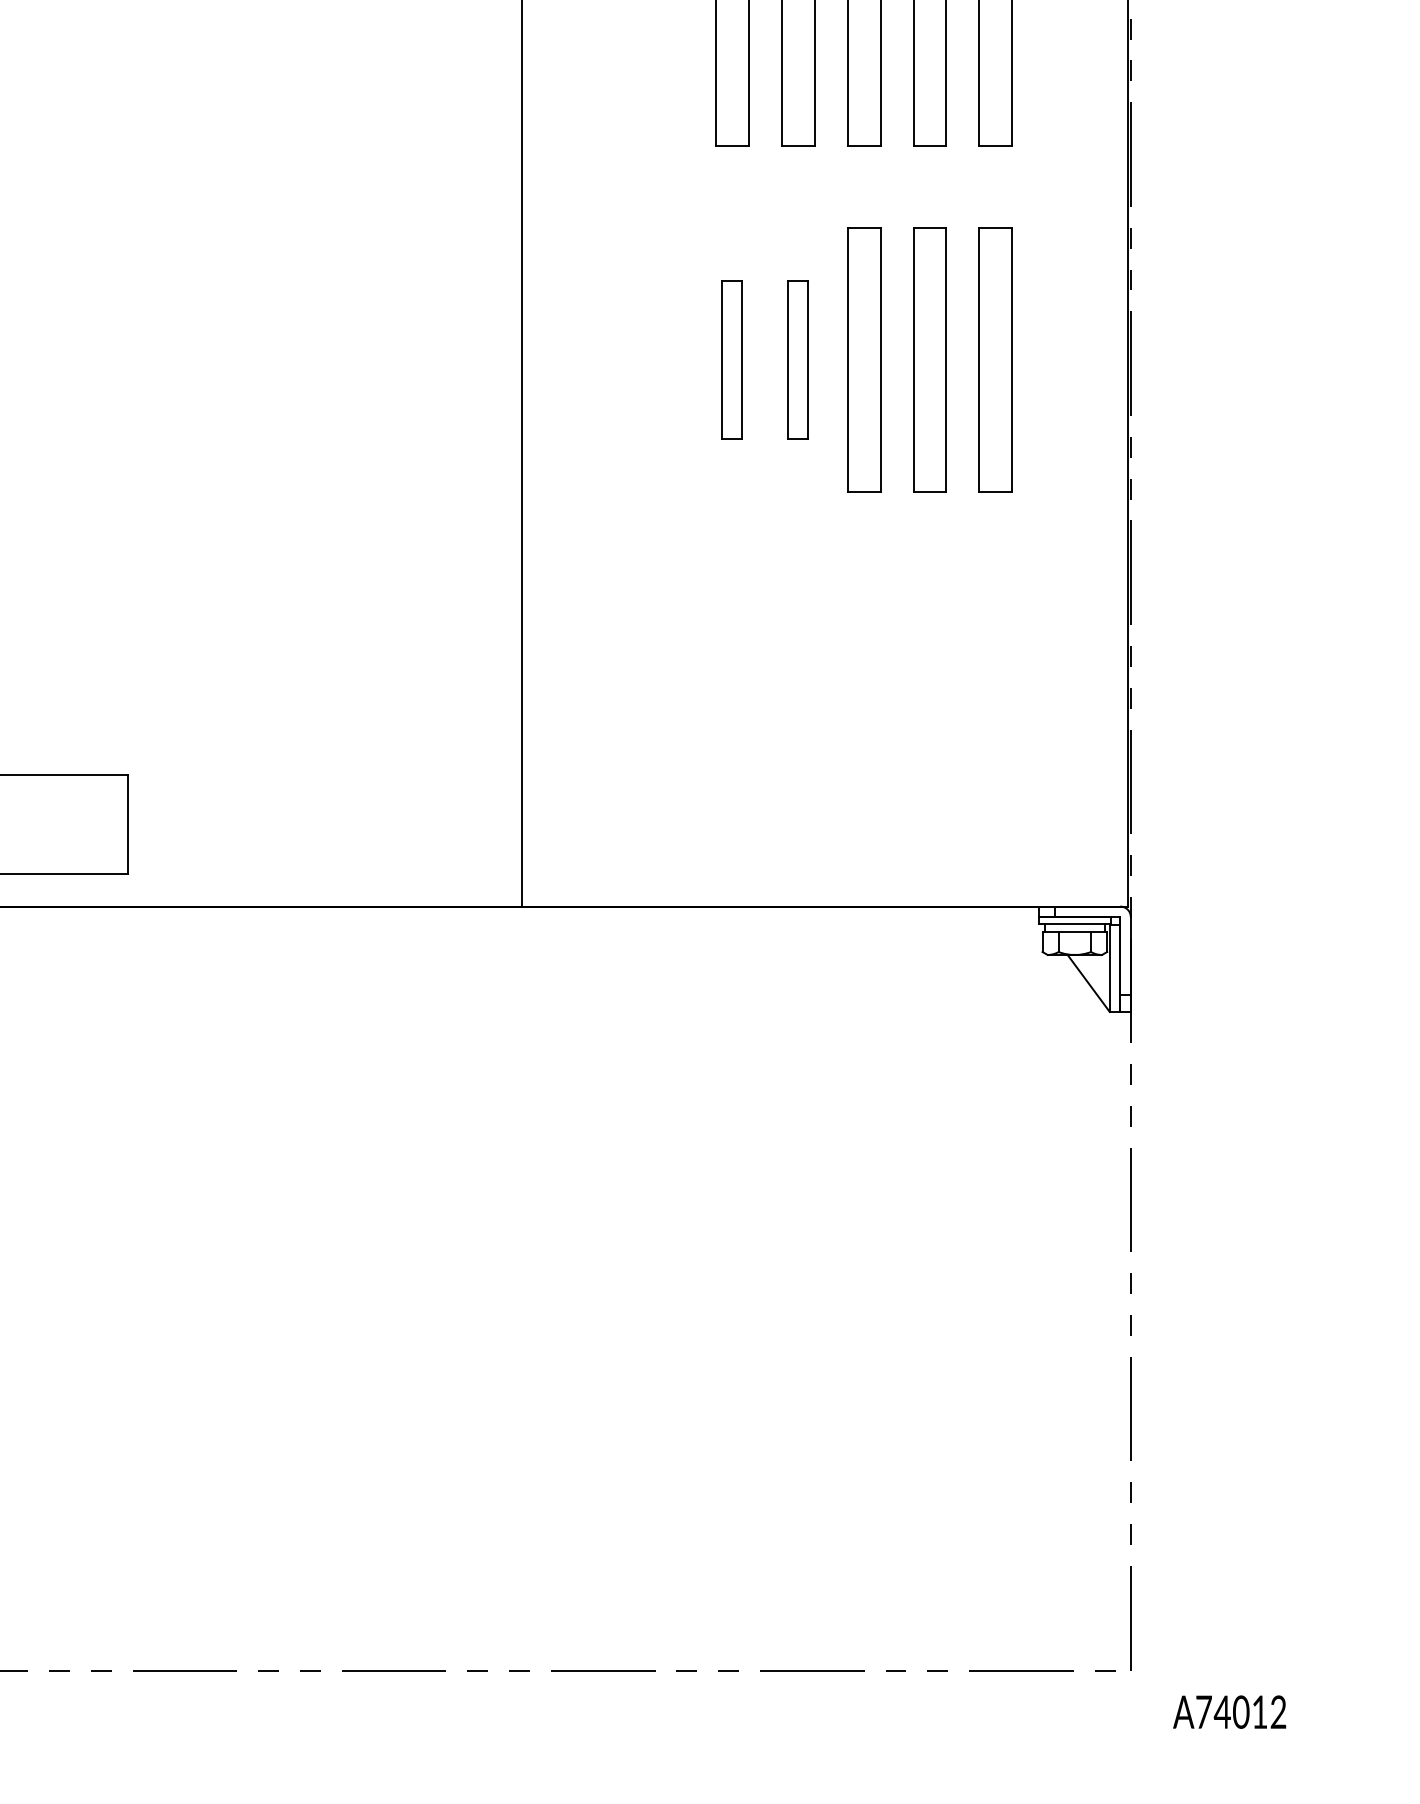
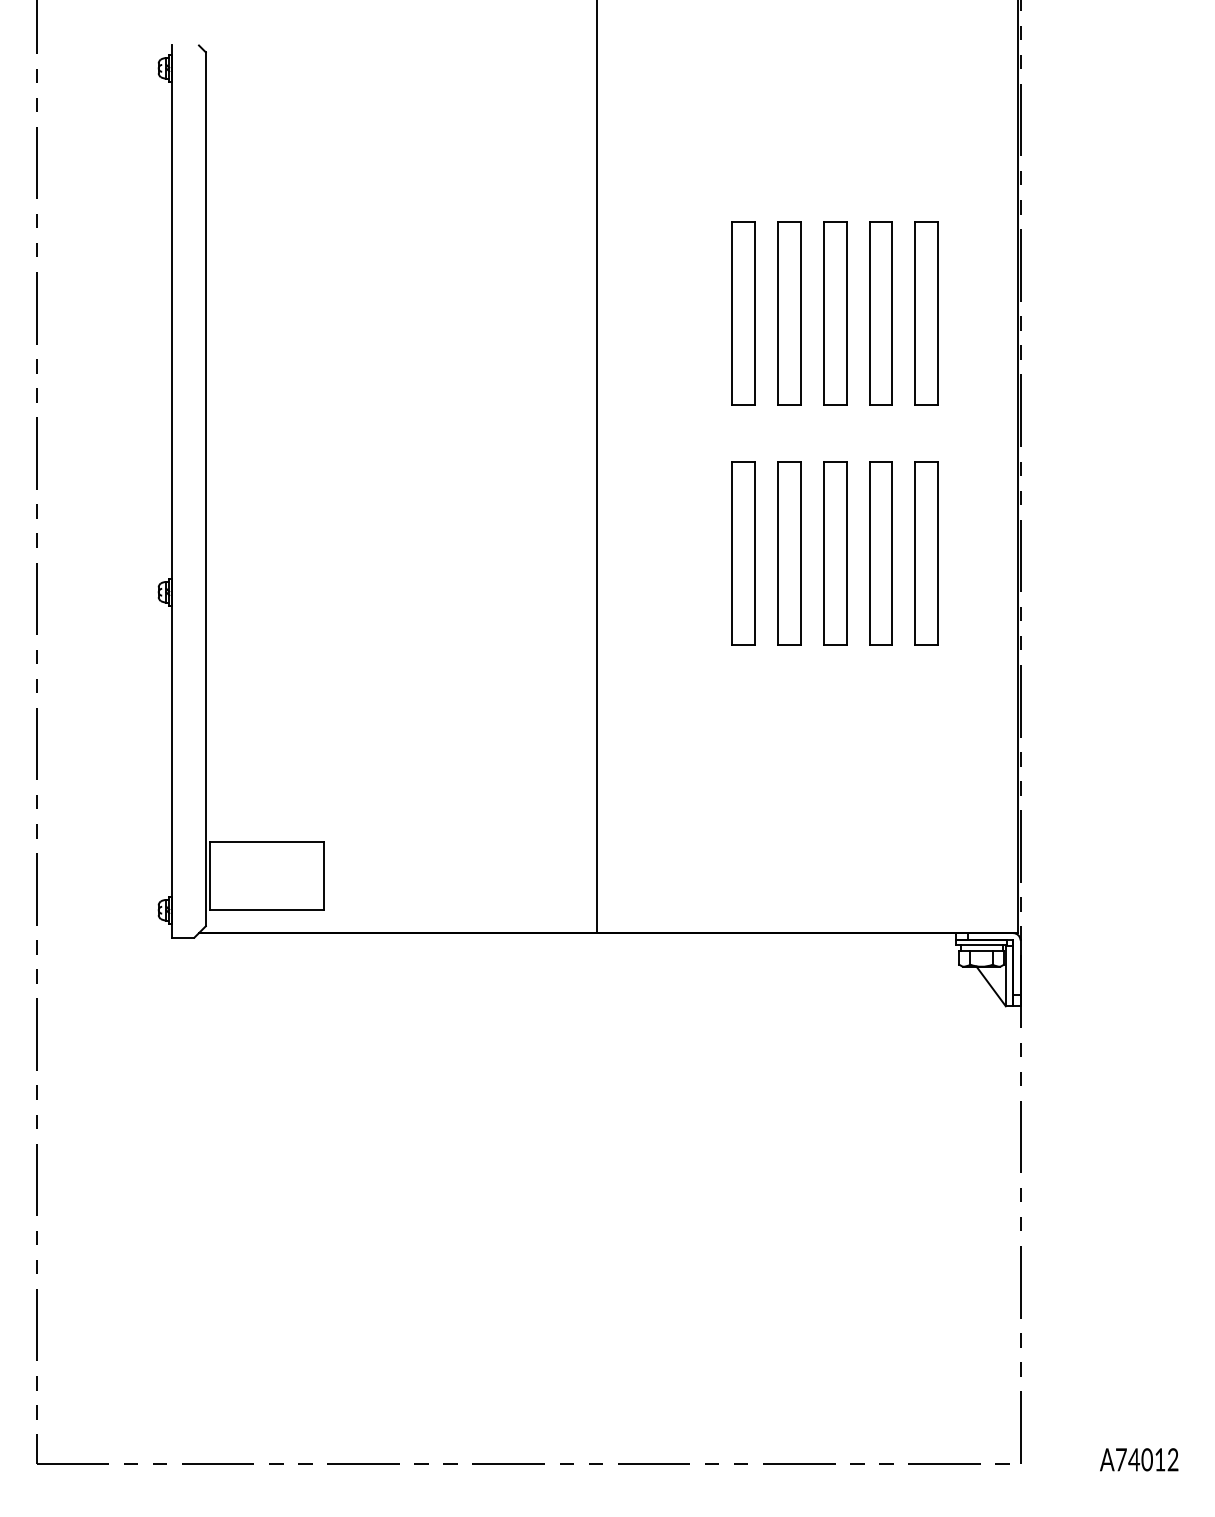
part: (732, 360) -> (743, 553), size x1.67
part: (798, 360) -> (789, 553), size x1.67
text: (1230, 1711) -> (1139, 1459), moved

